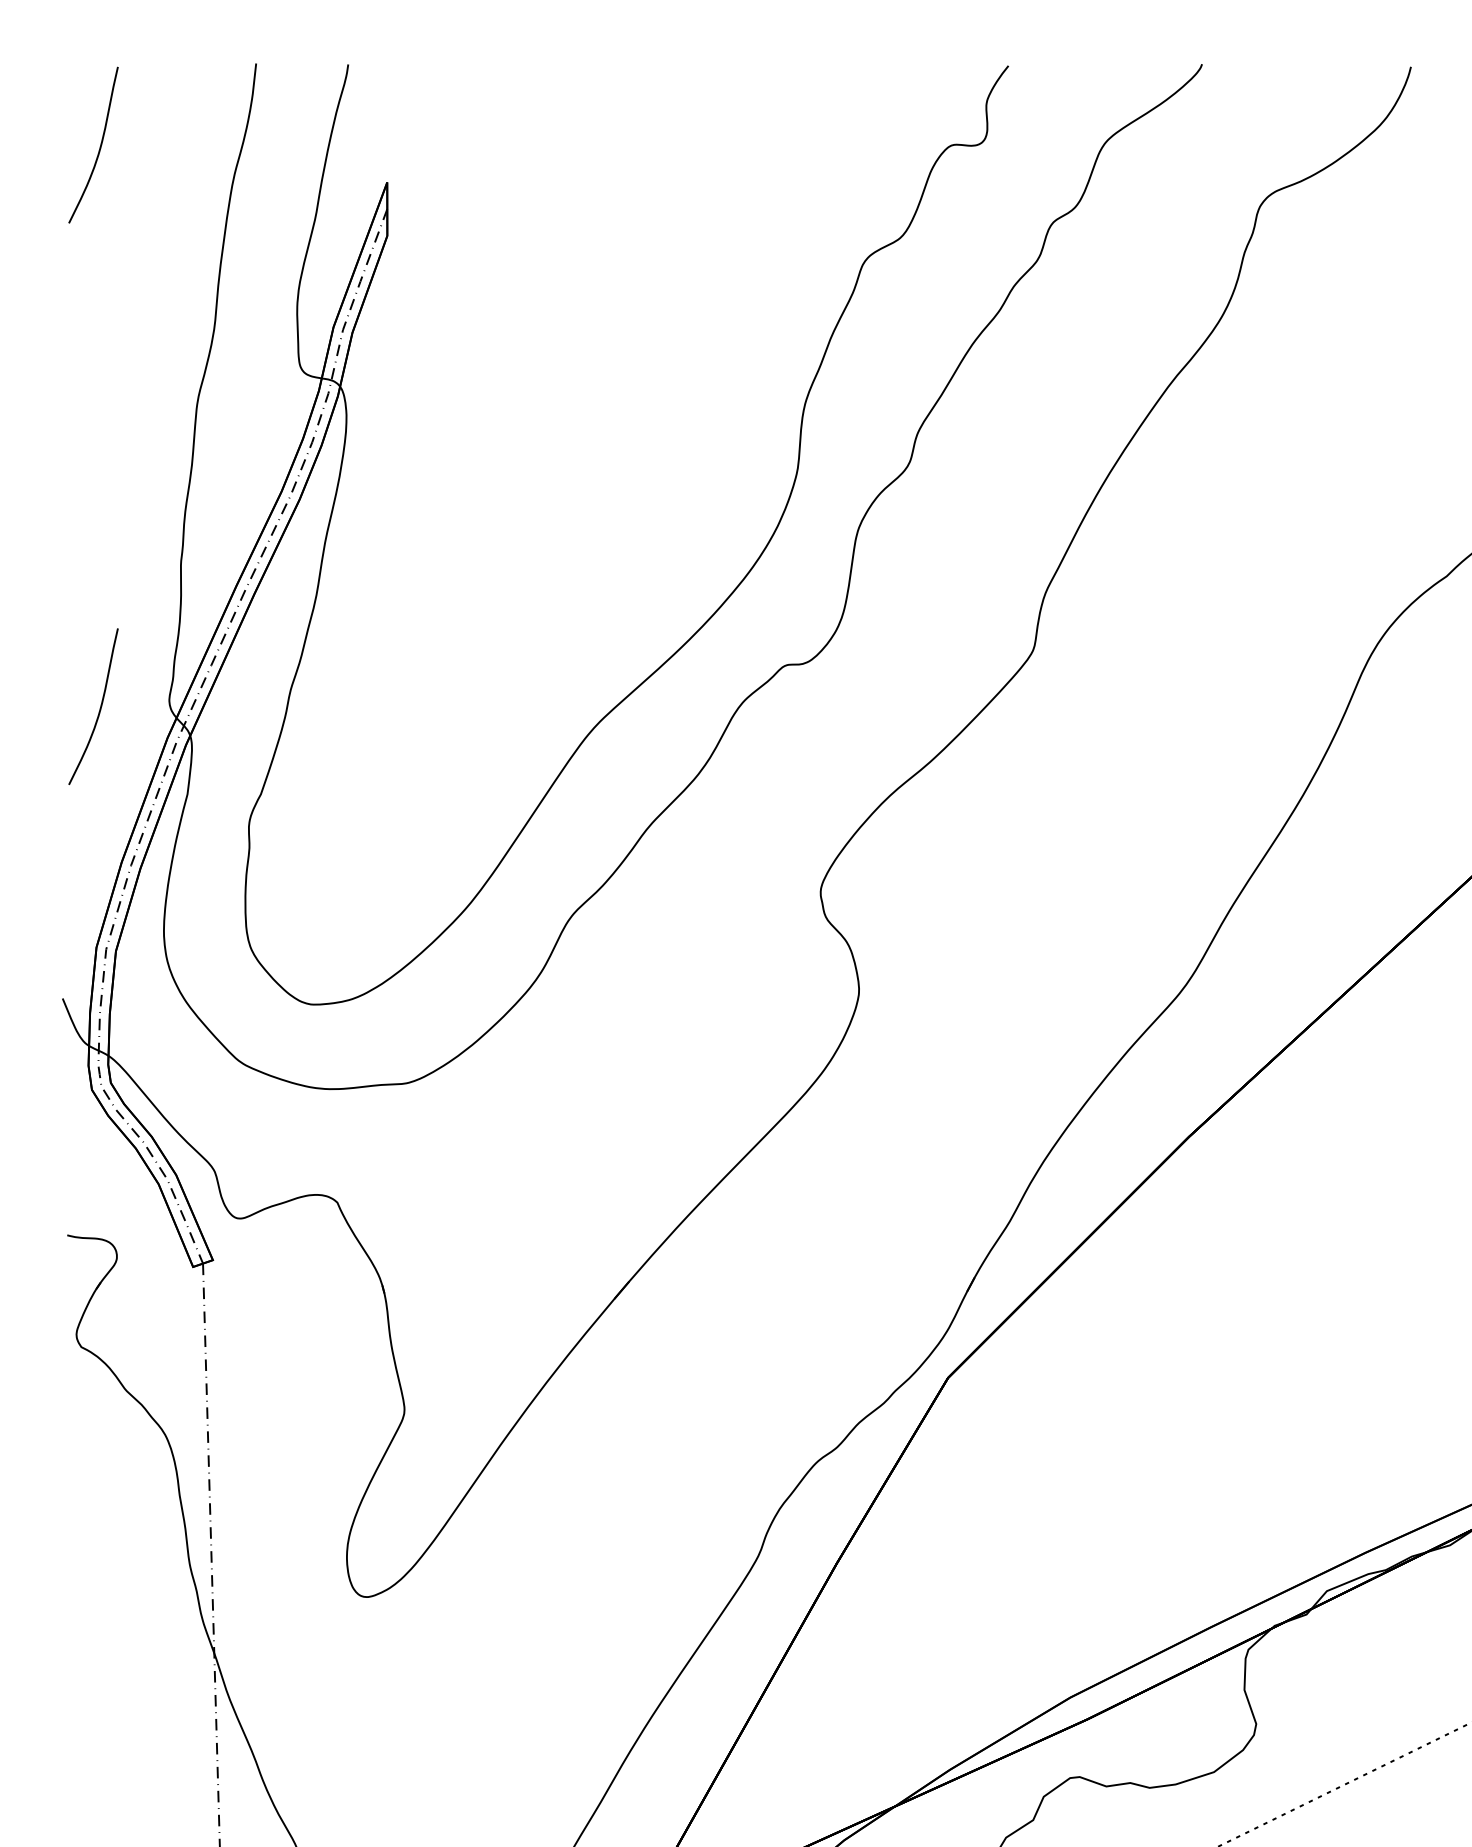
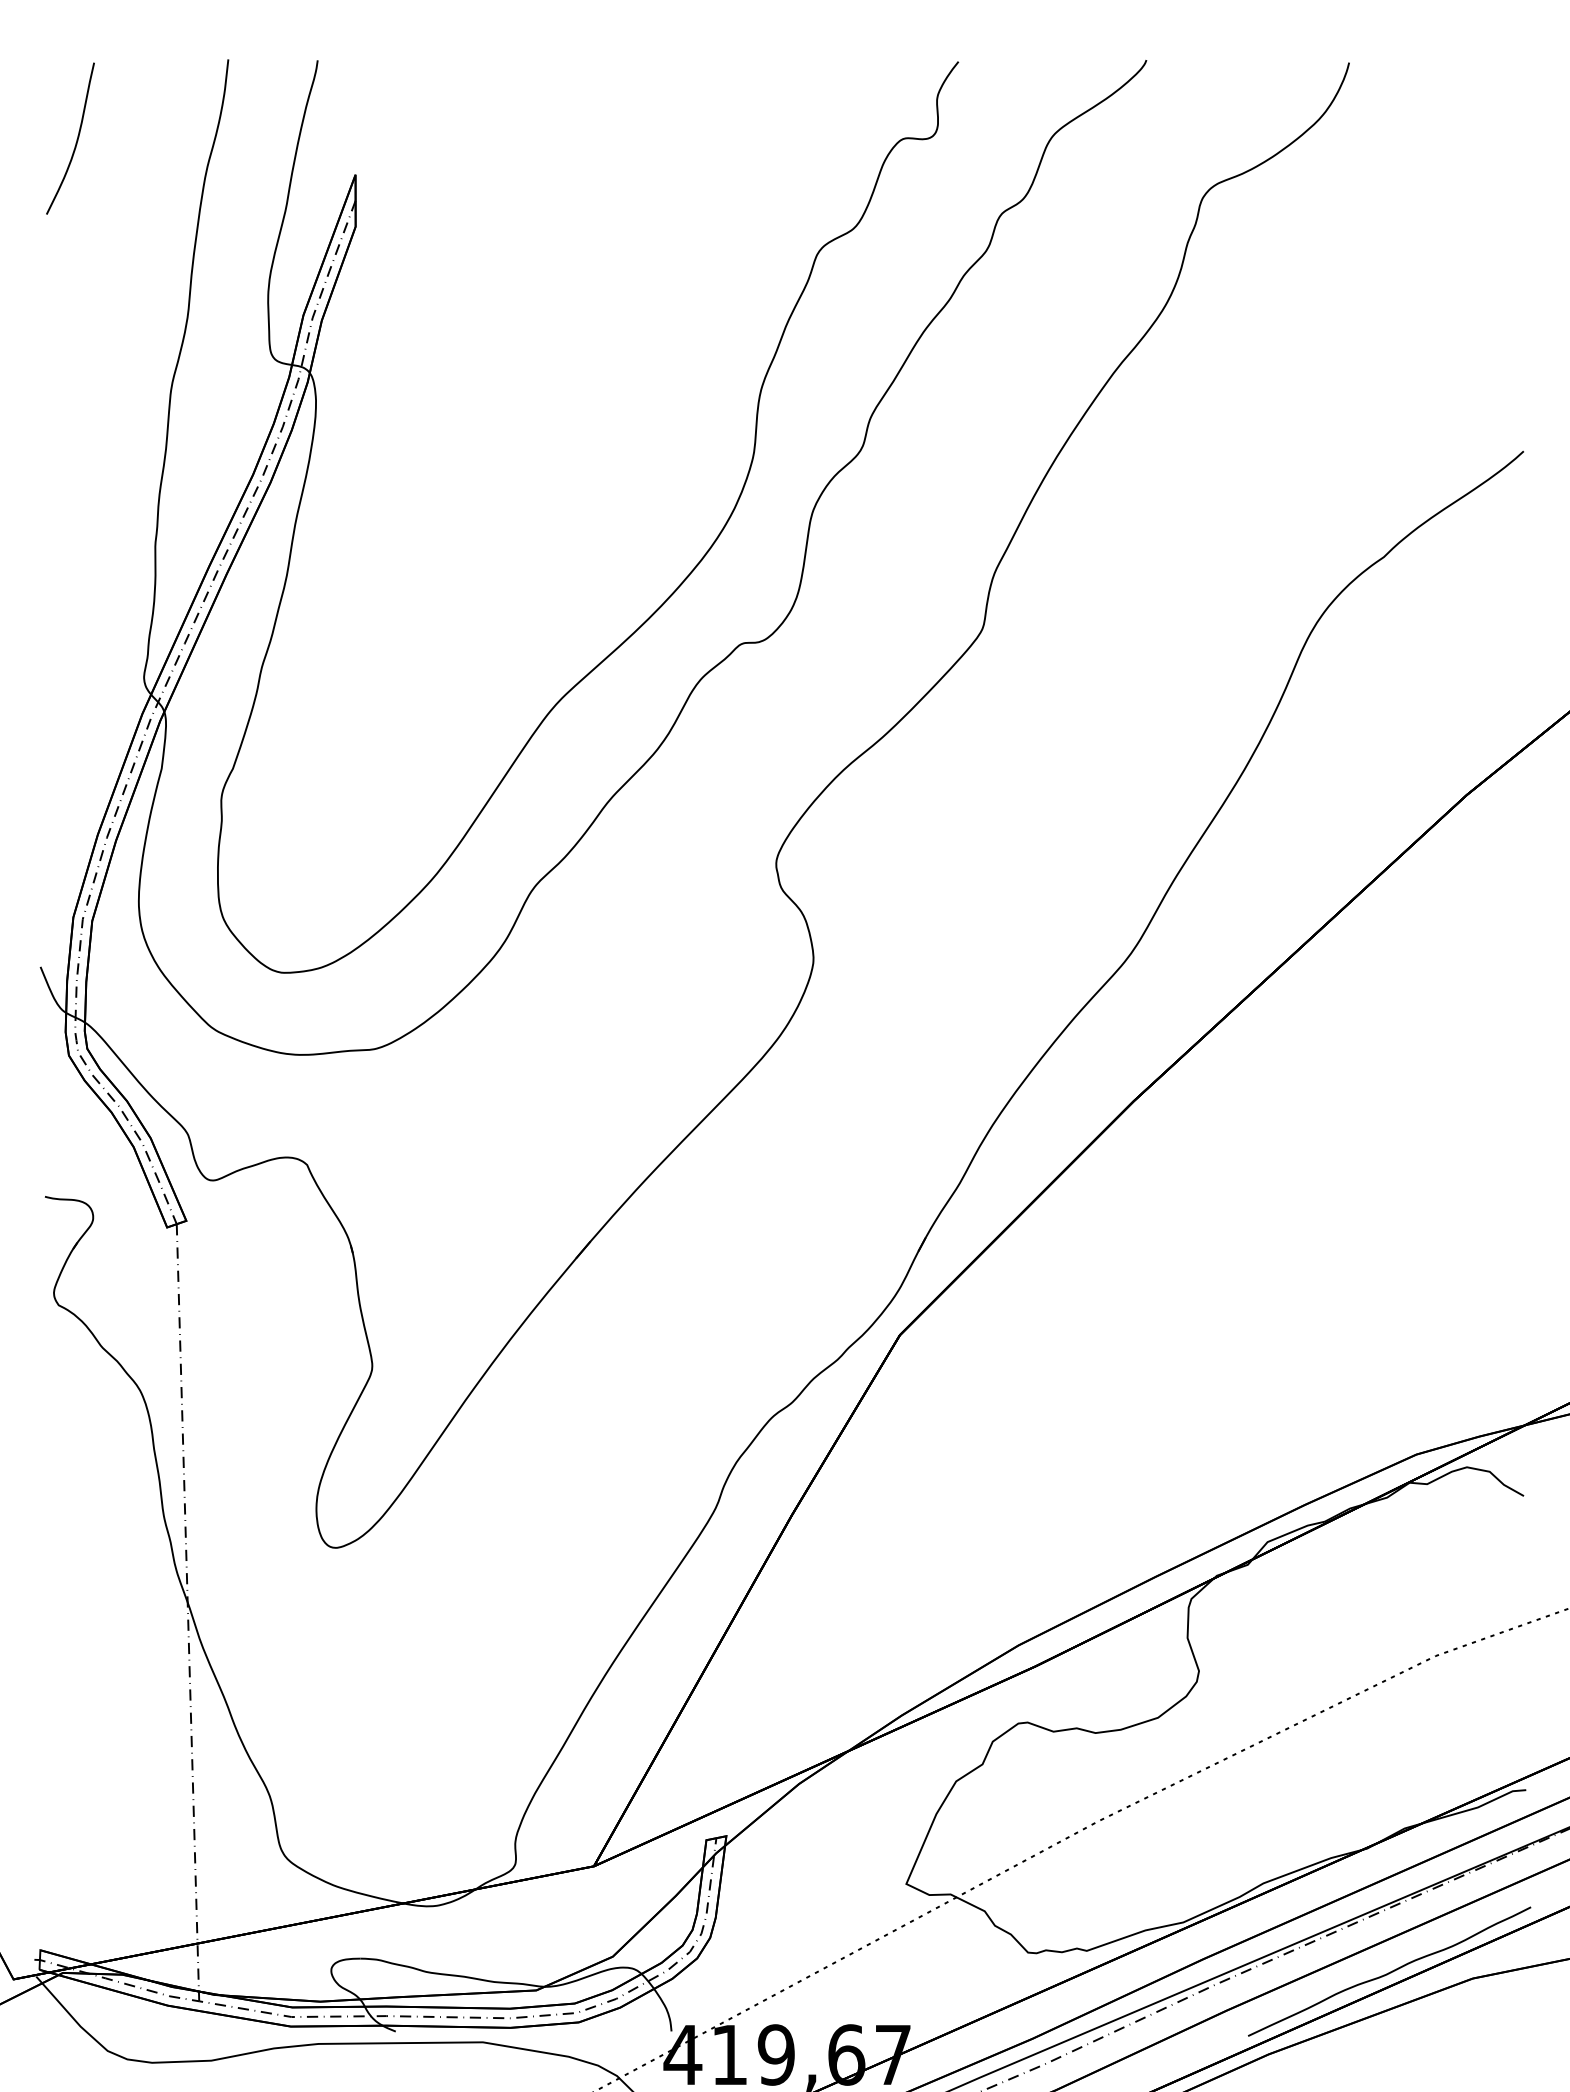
curve: (99, 707) -> (76, 684), removed

